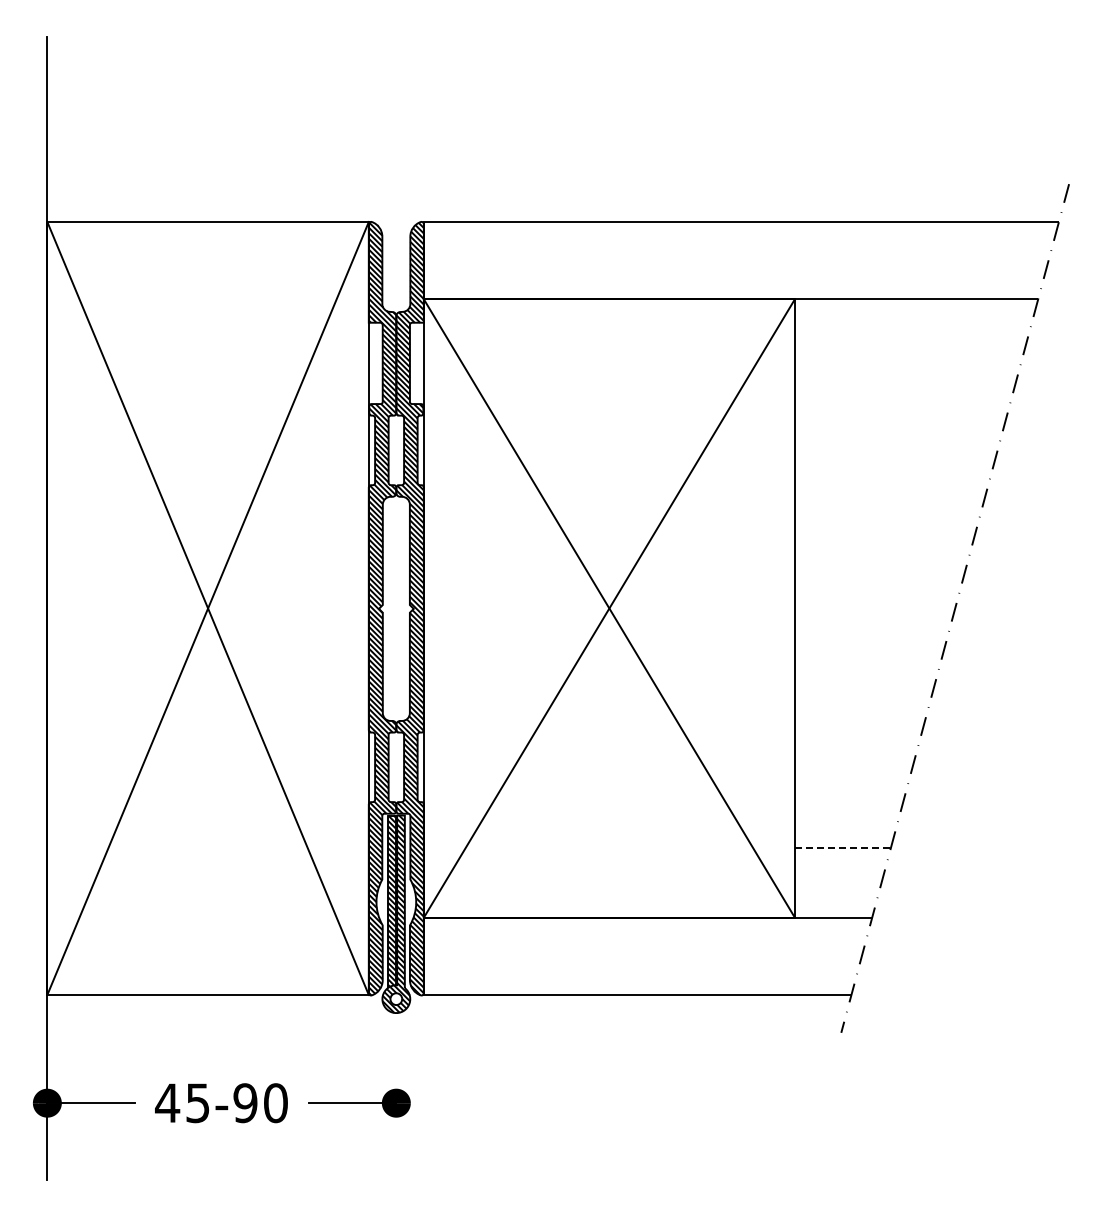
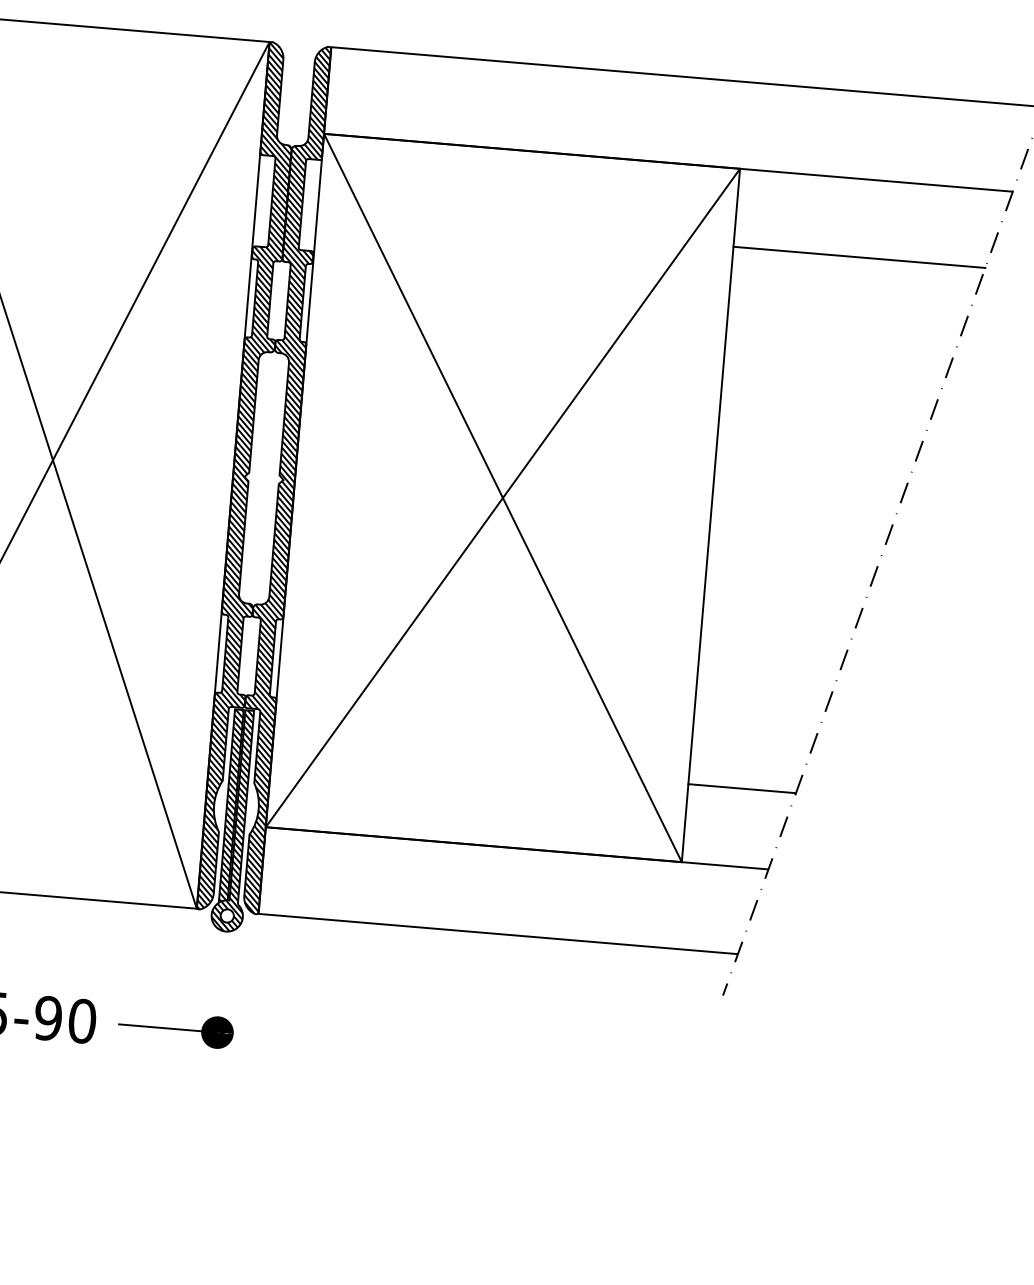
line: (906, 368) -> (858, 256), added
line: (842, 848) -> (741, 789), dashed -> solid

